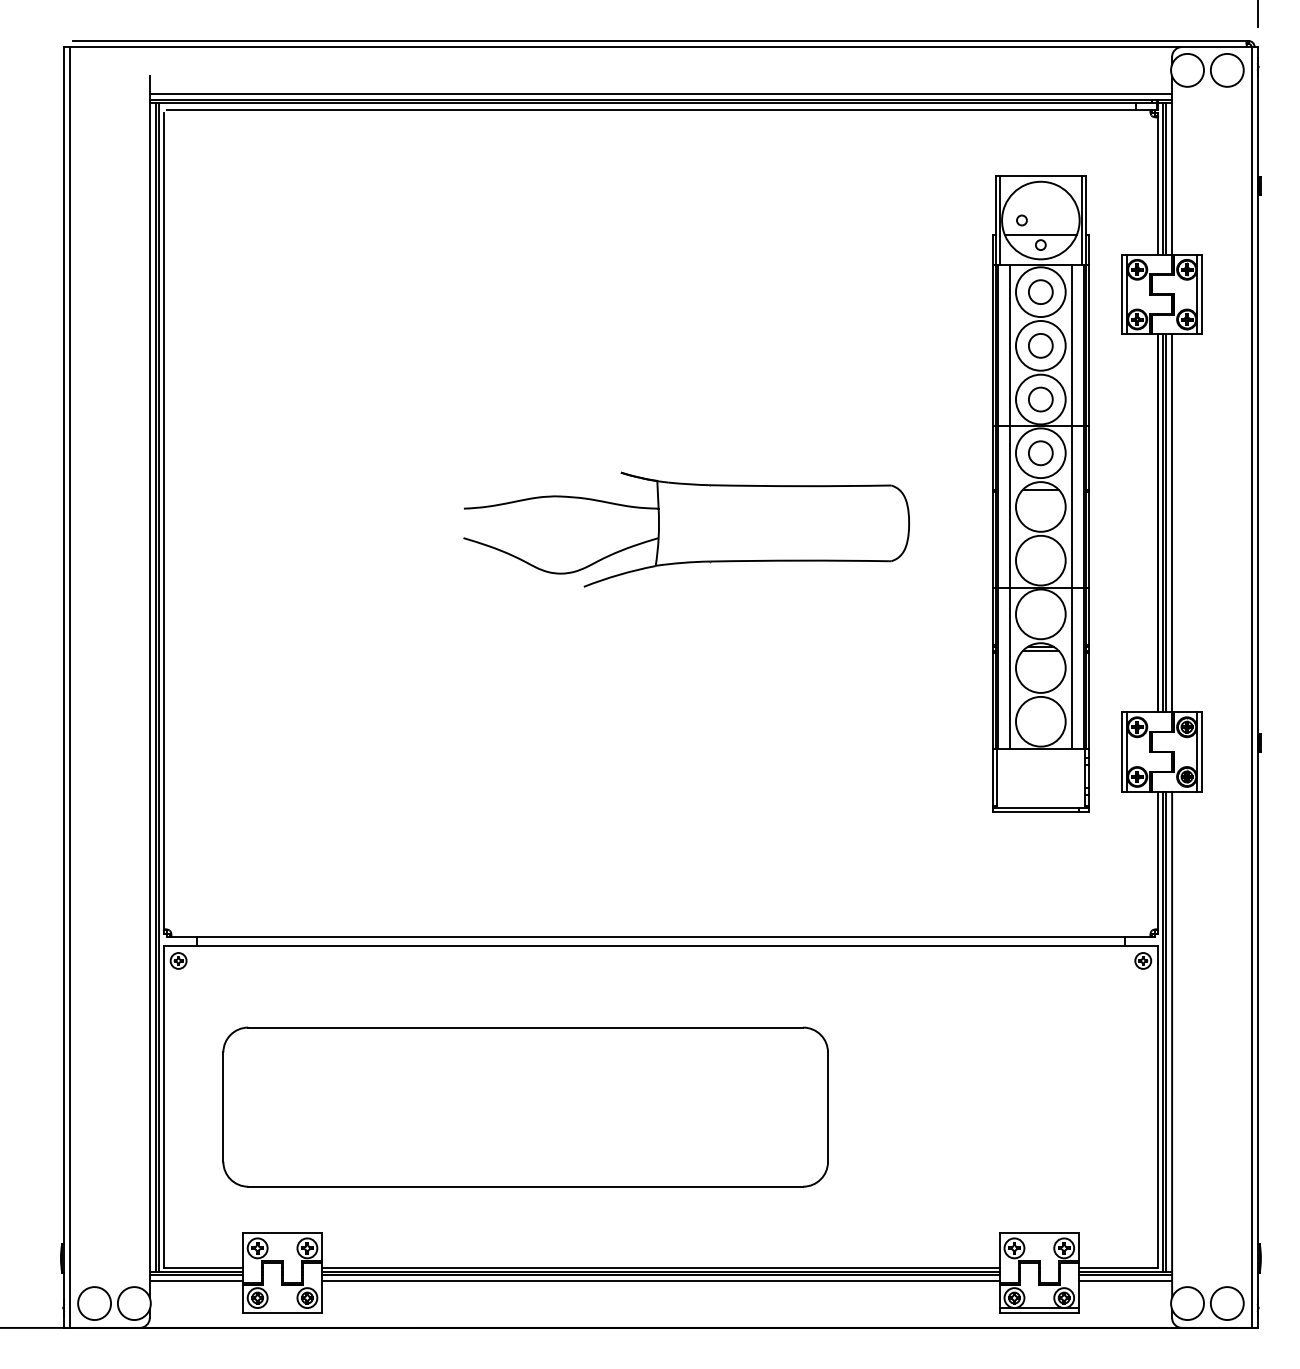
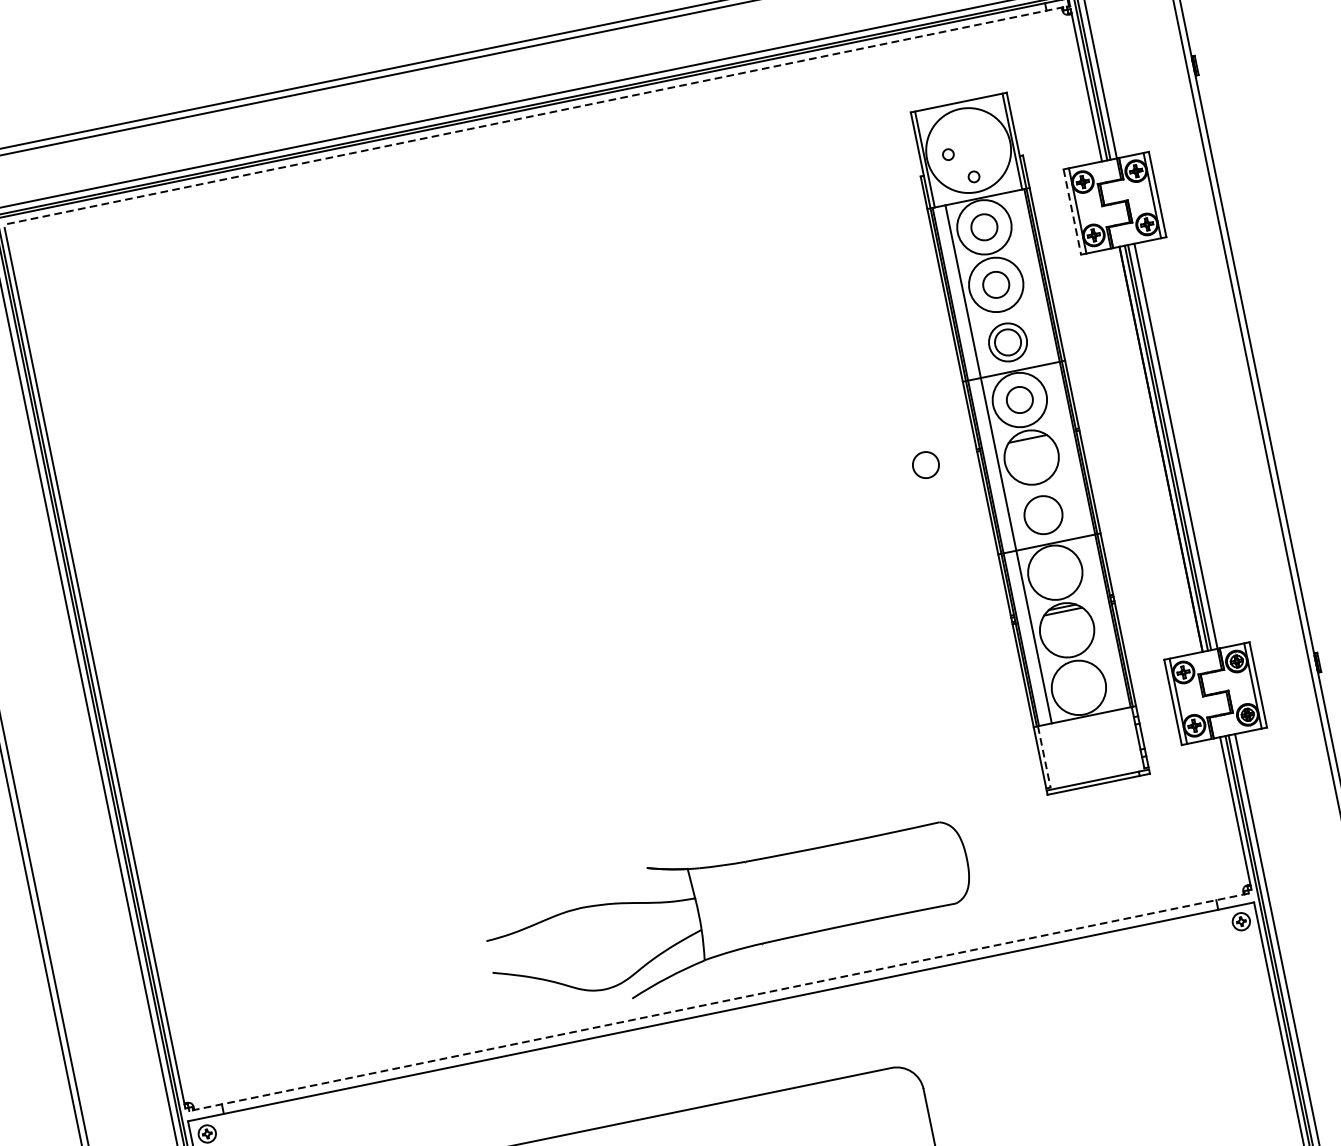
line: (661, 109) -> (537, 114), solid -> dashed
line: (1040, 234) -> (971, 165), removed
line: (1122, 294) -> (1072, 211), solid -> dashed
circle: (1040, 399) -> (1007, 342), size x0.7
circle: (944, 494) -> (925, 465), added
line: (1071, 506) -> (1064, 450), removed
part: (686, 529) -> (729, 914), moved
circle: (1040, 560) -> (1043, 515), size x0.7
line: (997, 777) -> (1044, 757), solid -> dashed
line: (660, 937) -> (718, 1002), solid -> dashed

